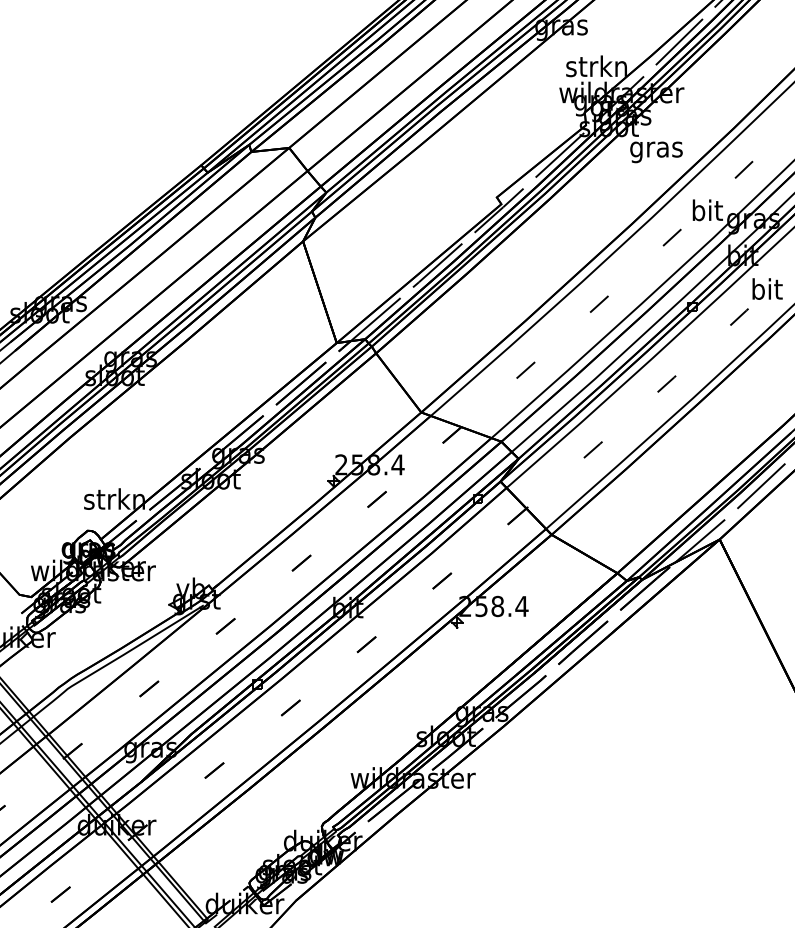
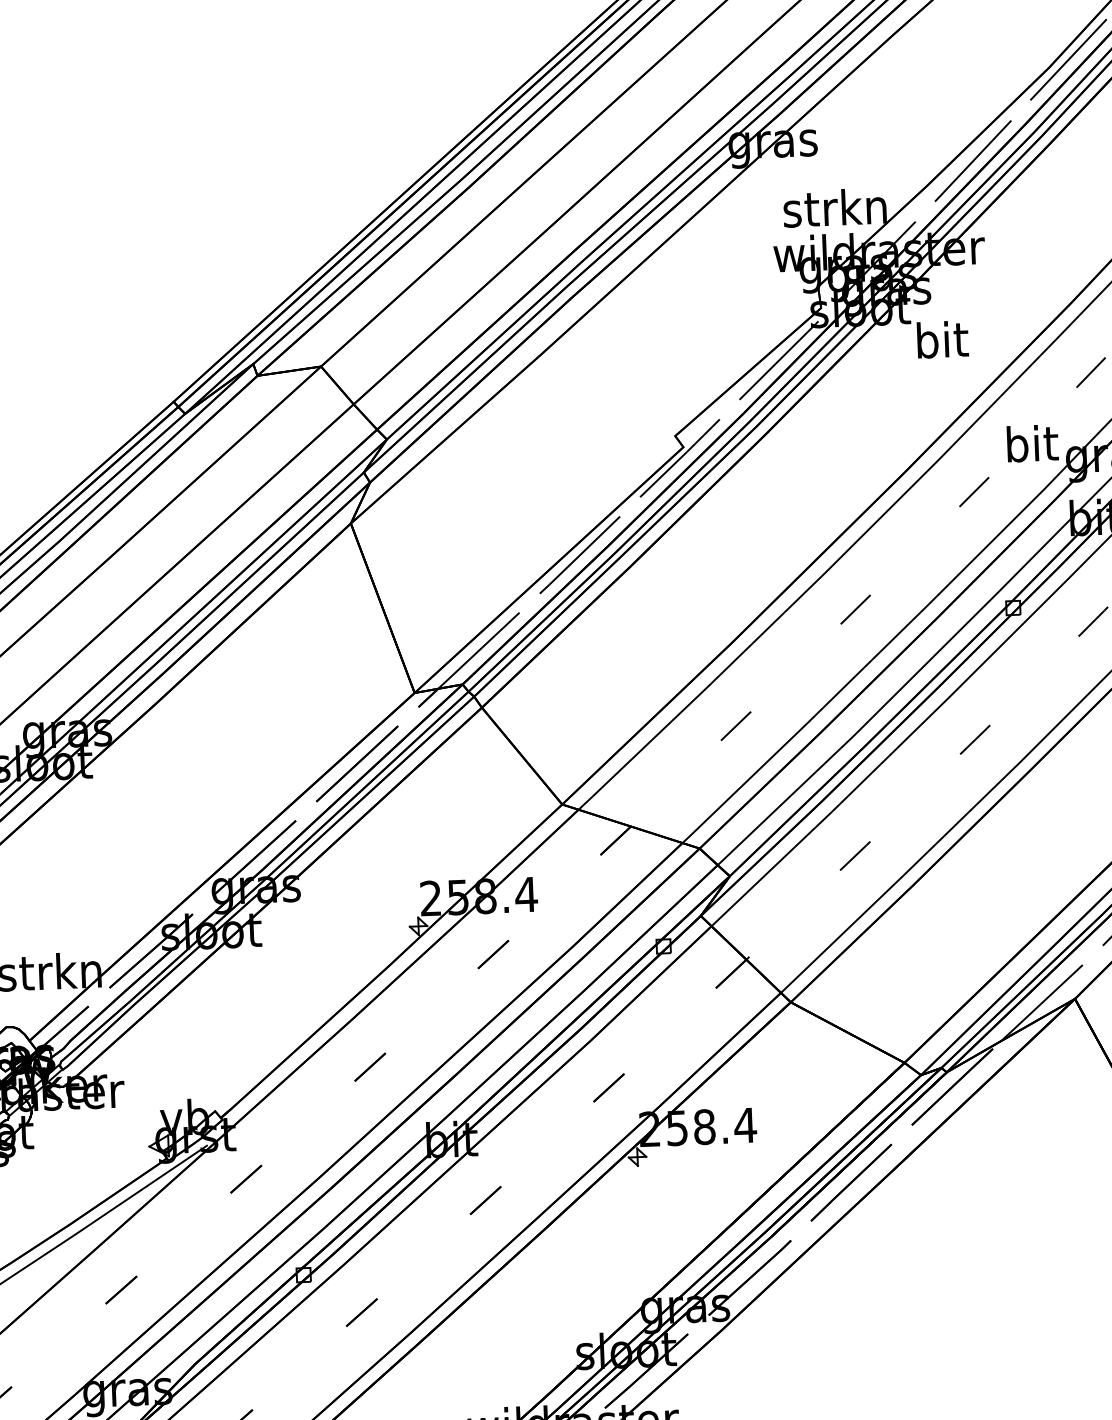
text: (656, 149) -> (941, 344), gras -> bit

